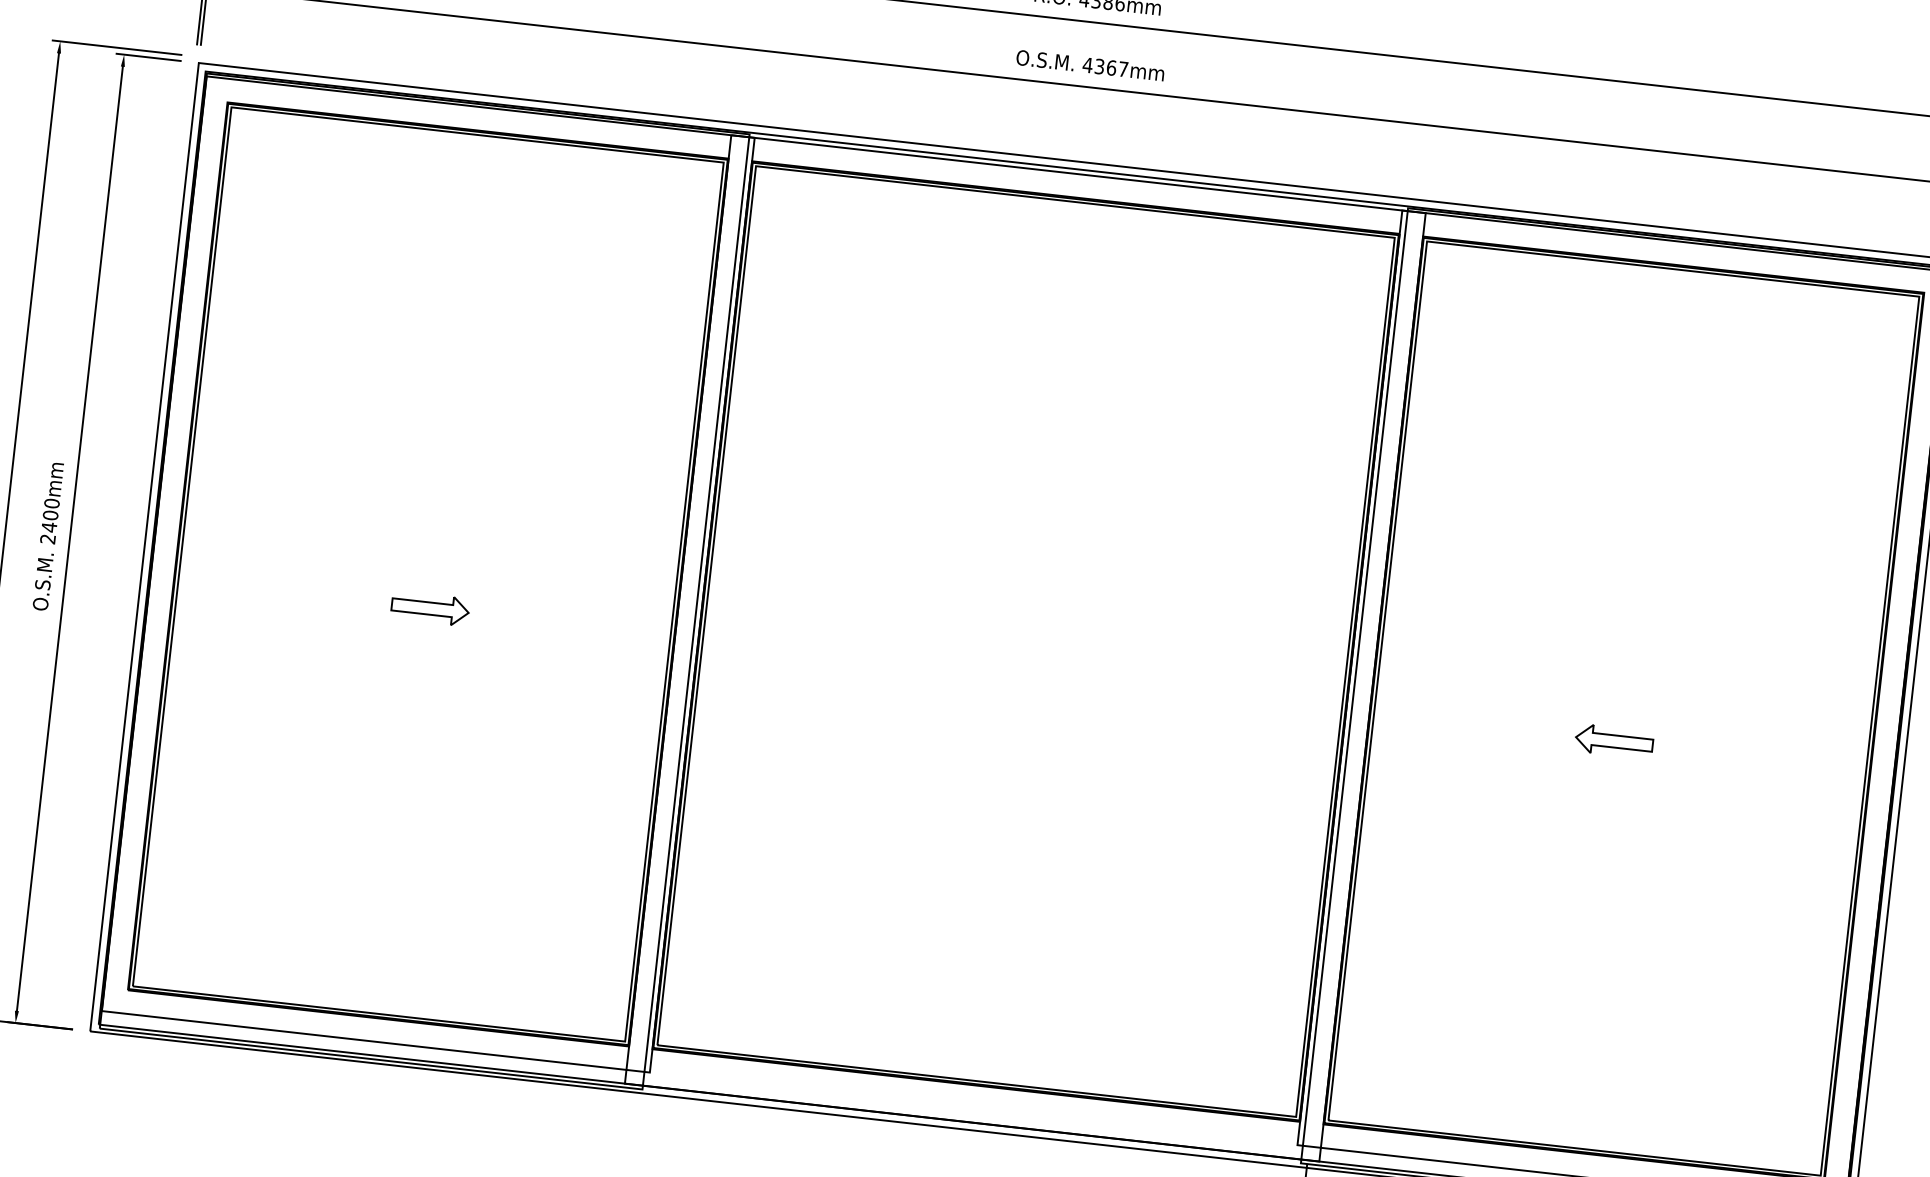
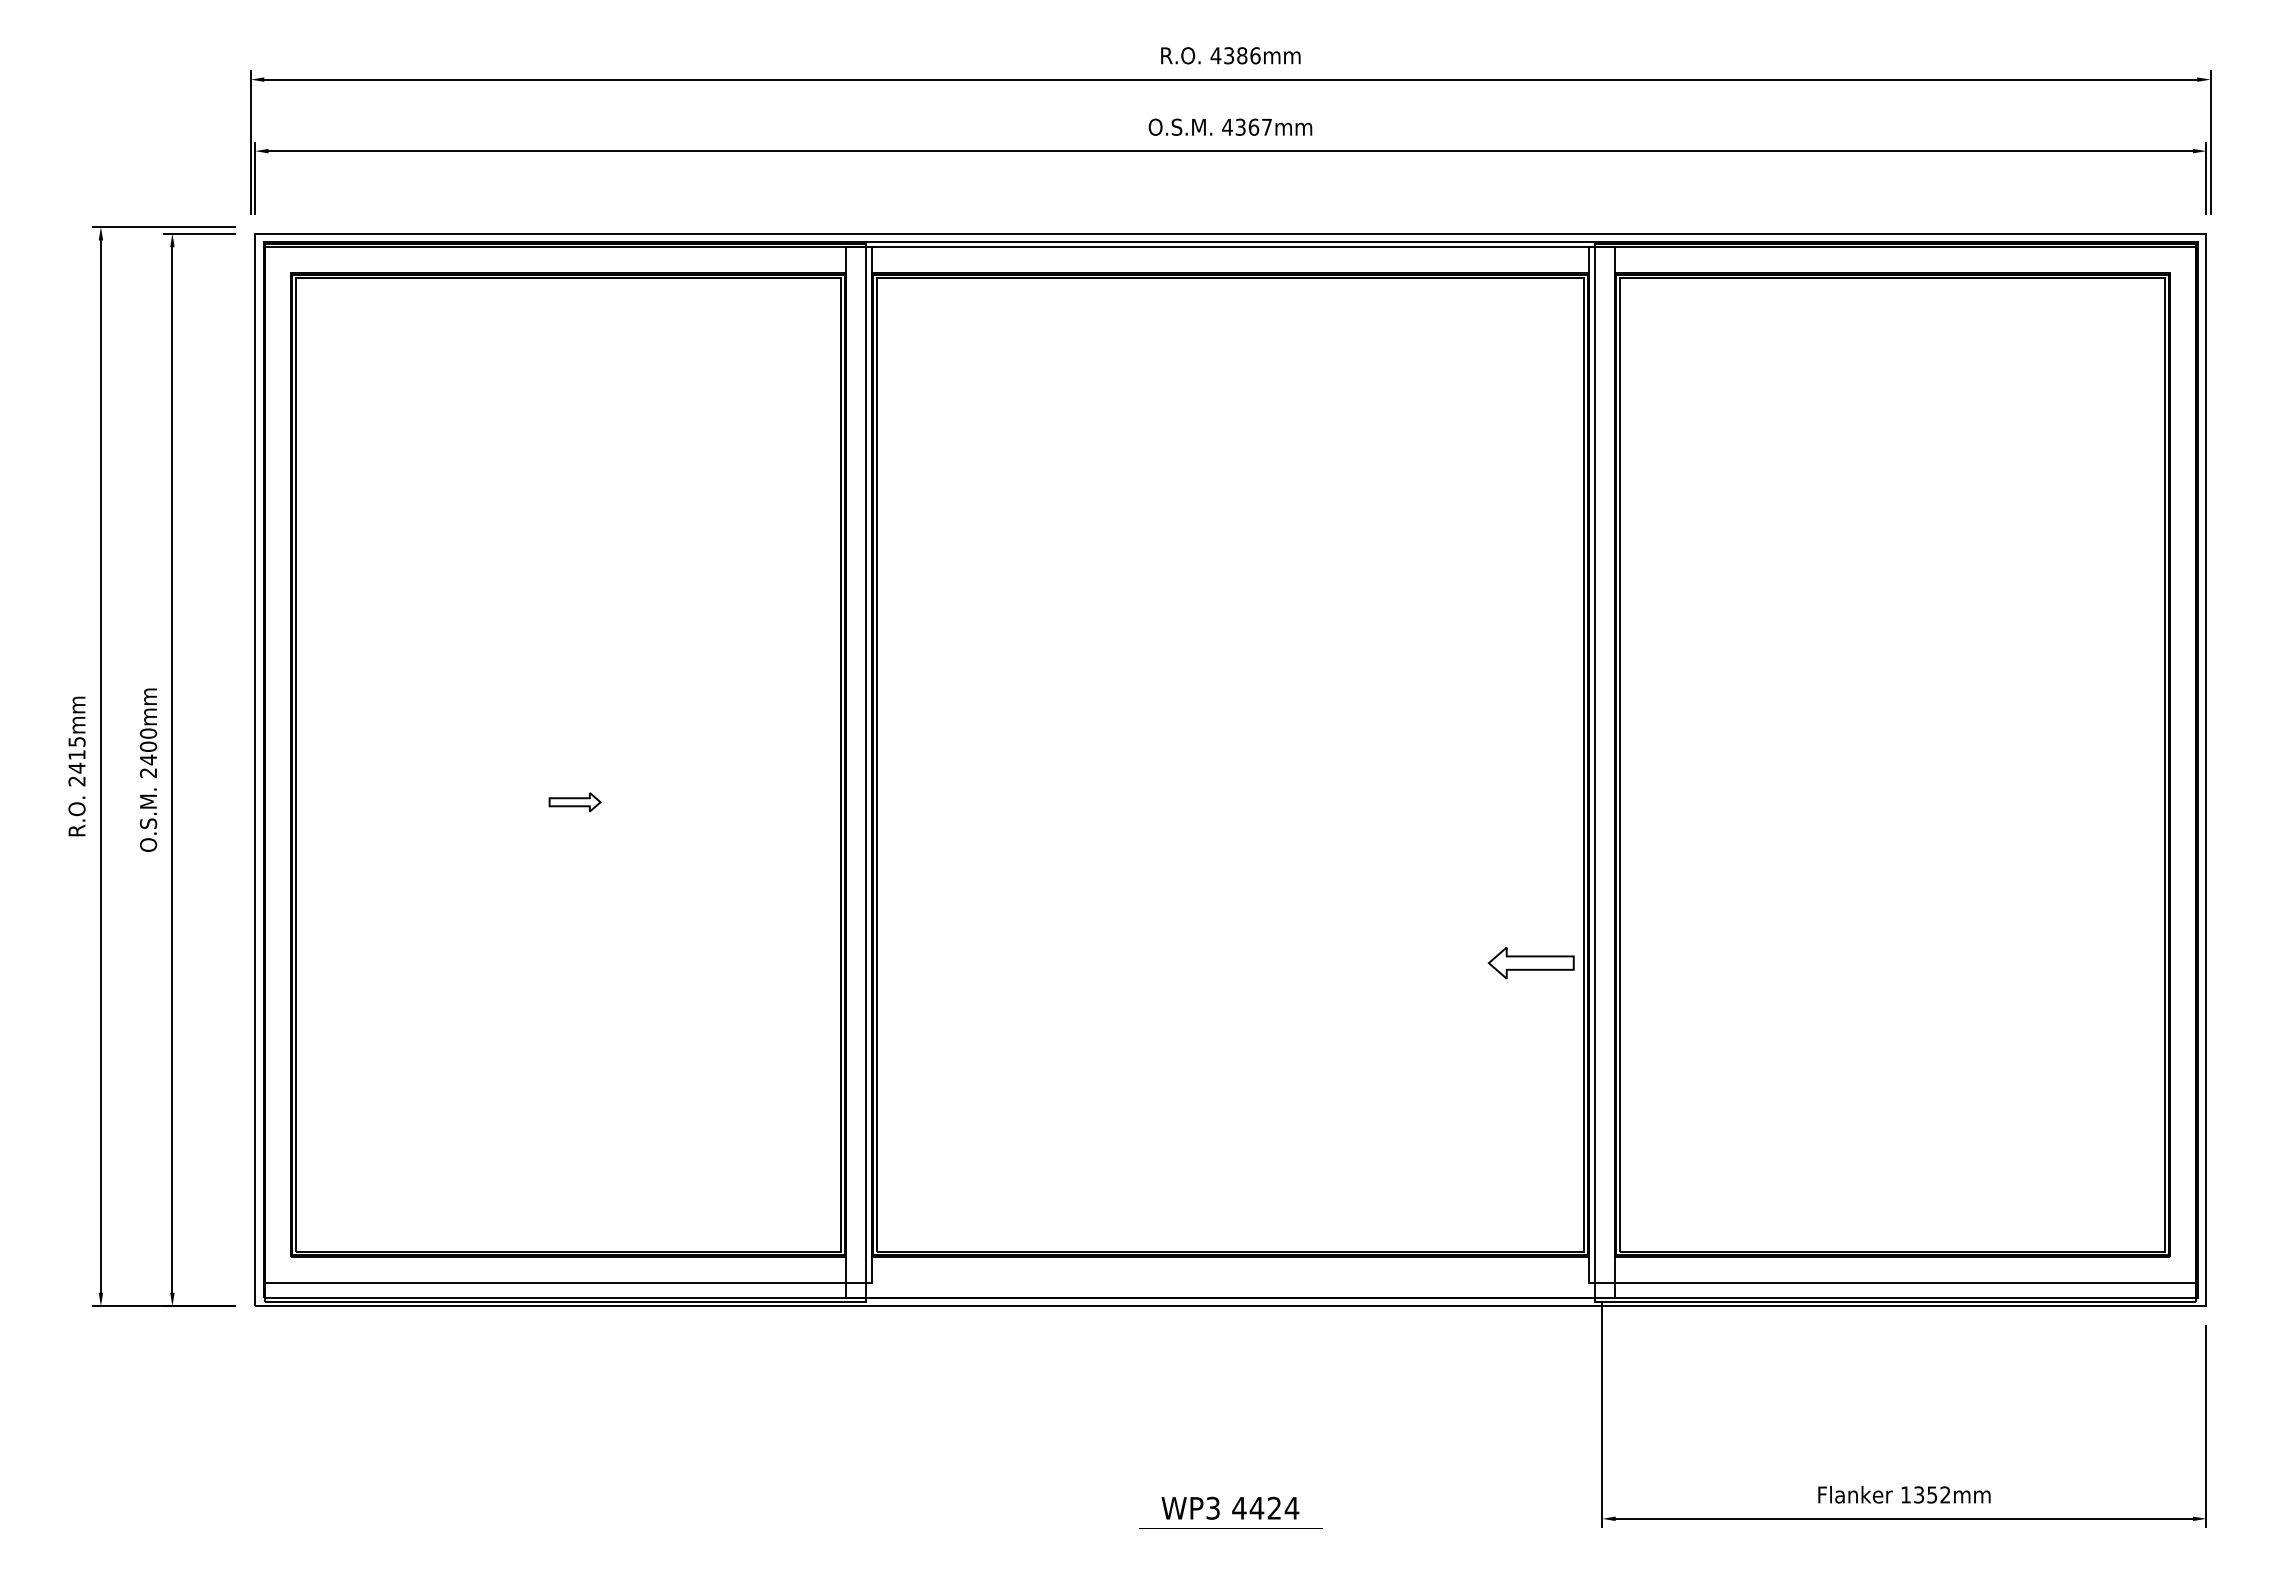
part: (429, 608) -> (574, 802), size x0.6
part: (1613, 741) -> (1530, 963), moved

